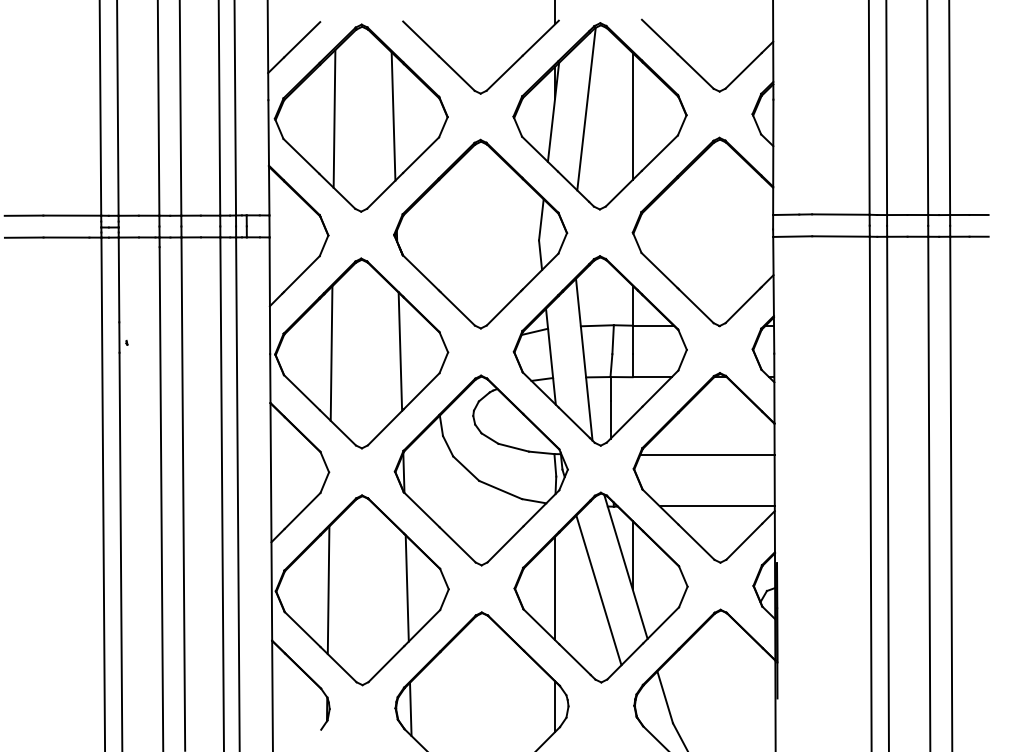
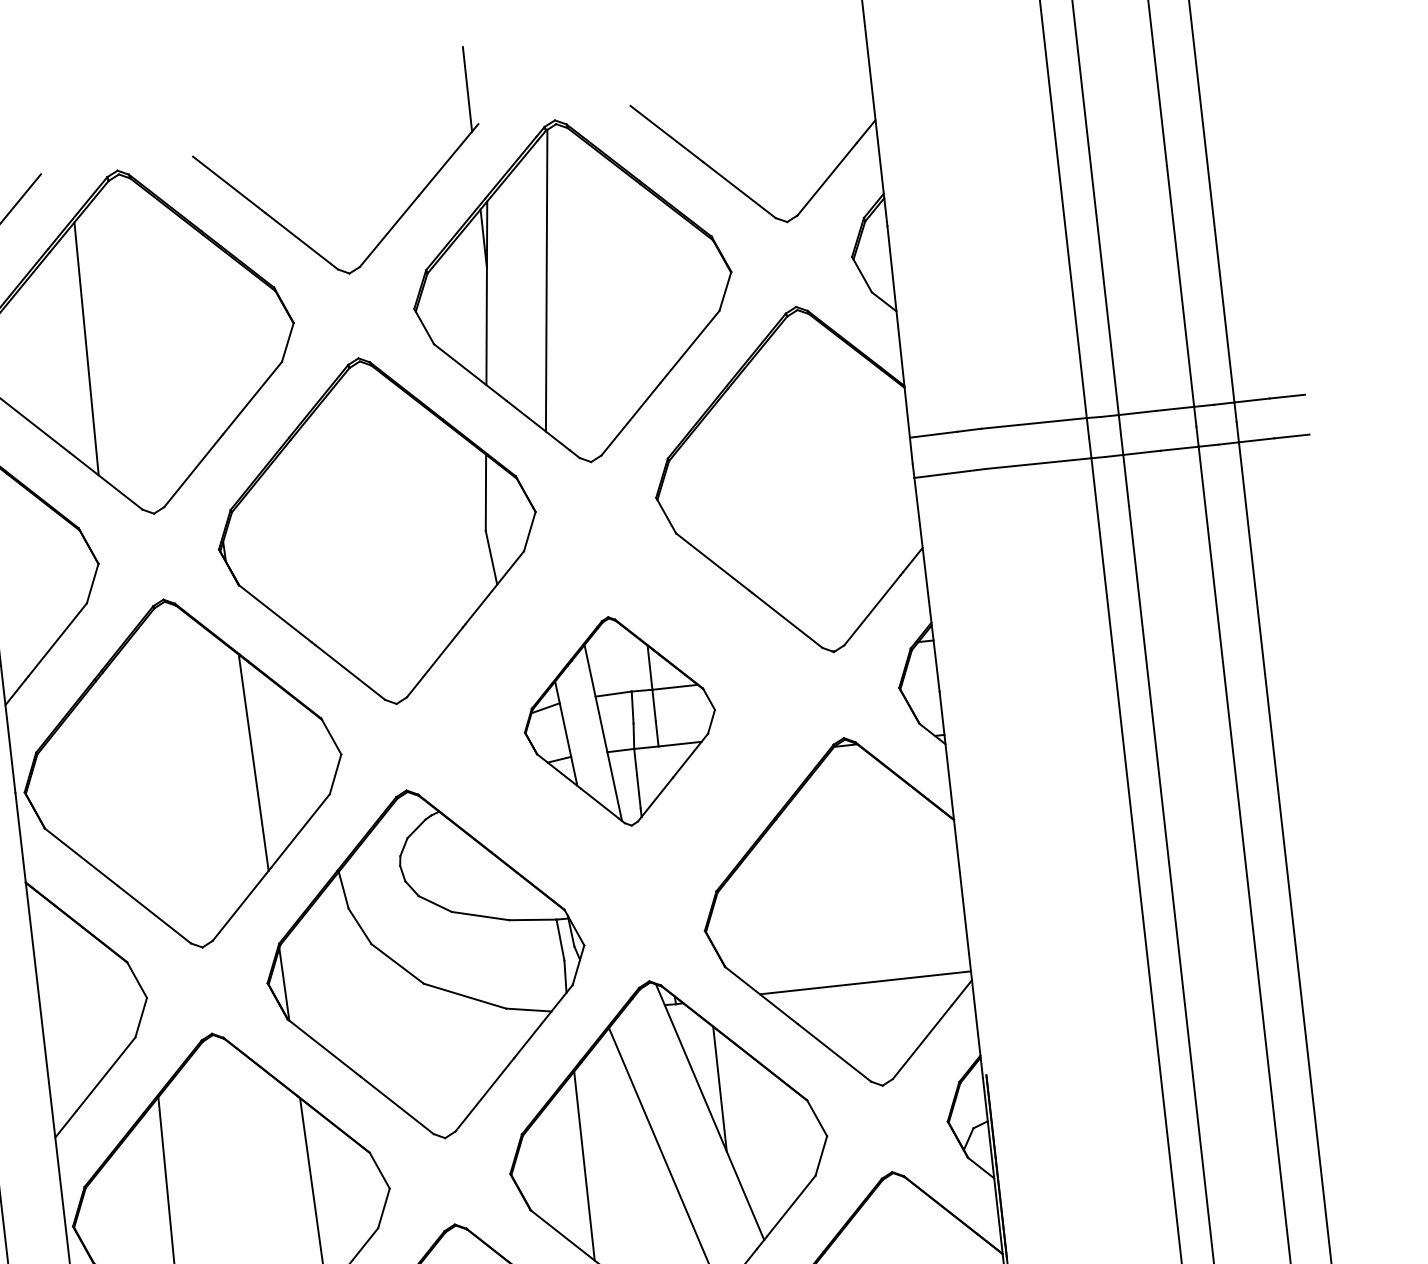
line: (393, 116) -> (194, 332), removed
line: (632, 116) -> (632, 285), removed
part: (599, 350) -> (618, 720), size x0.6
line: (331, 353) -> (127, 779), removed
line: (707, 454) -> (837, 889), removed

